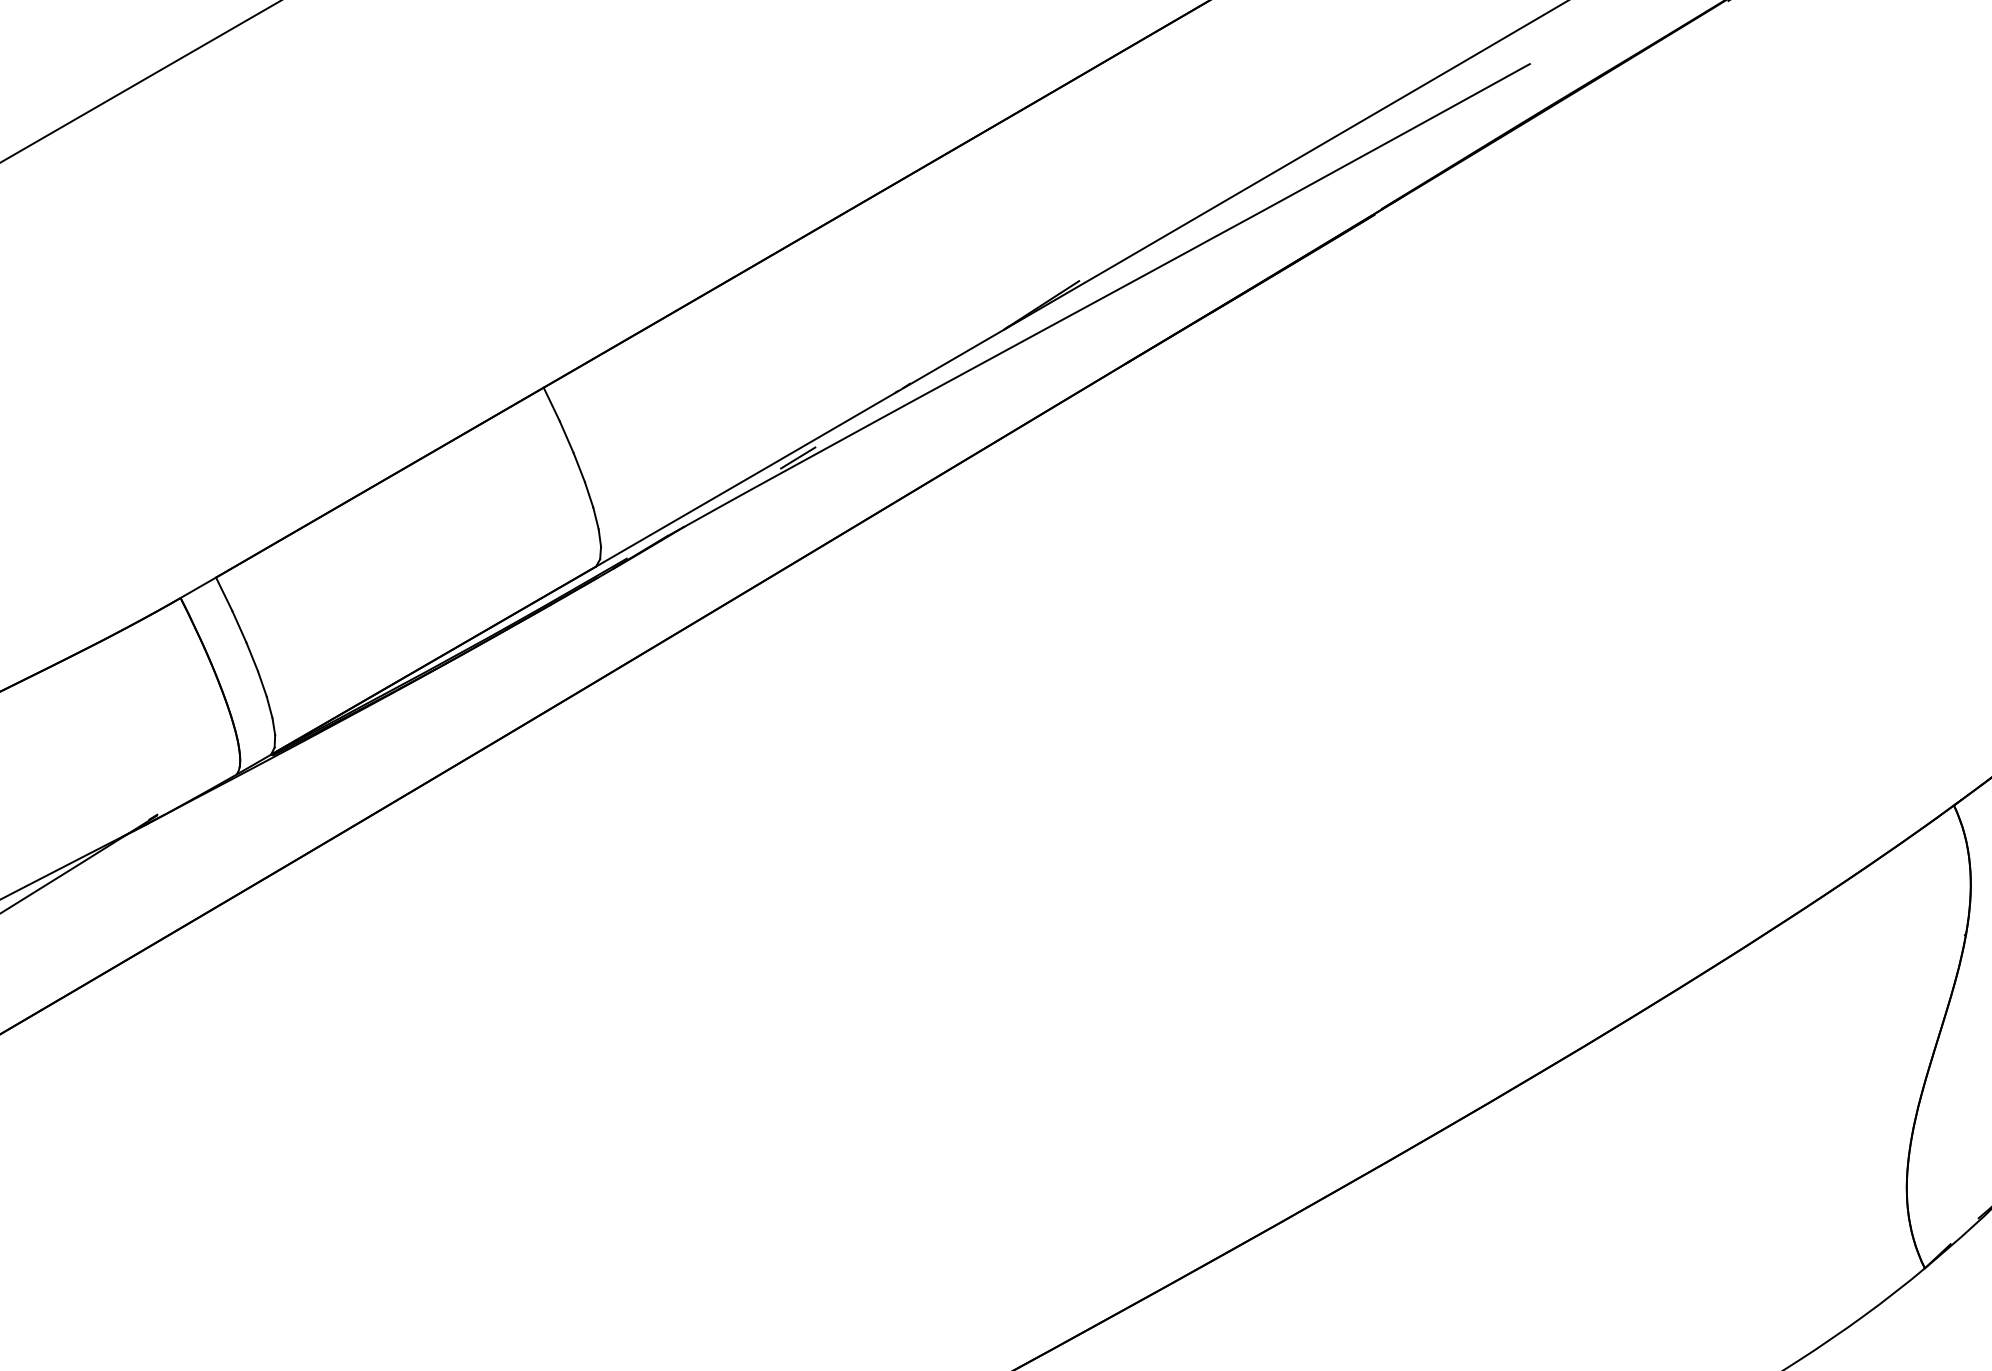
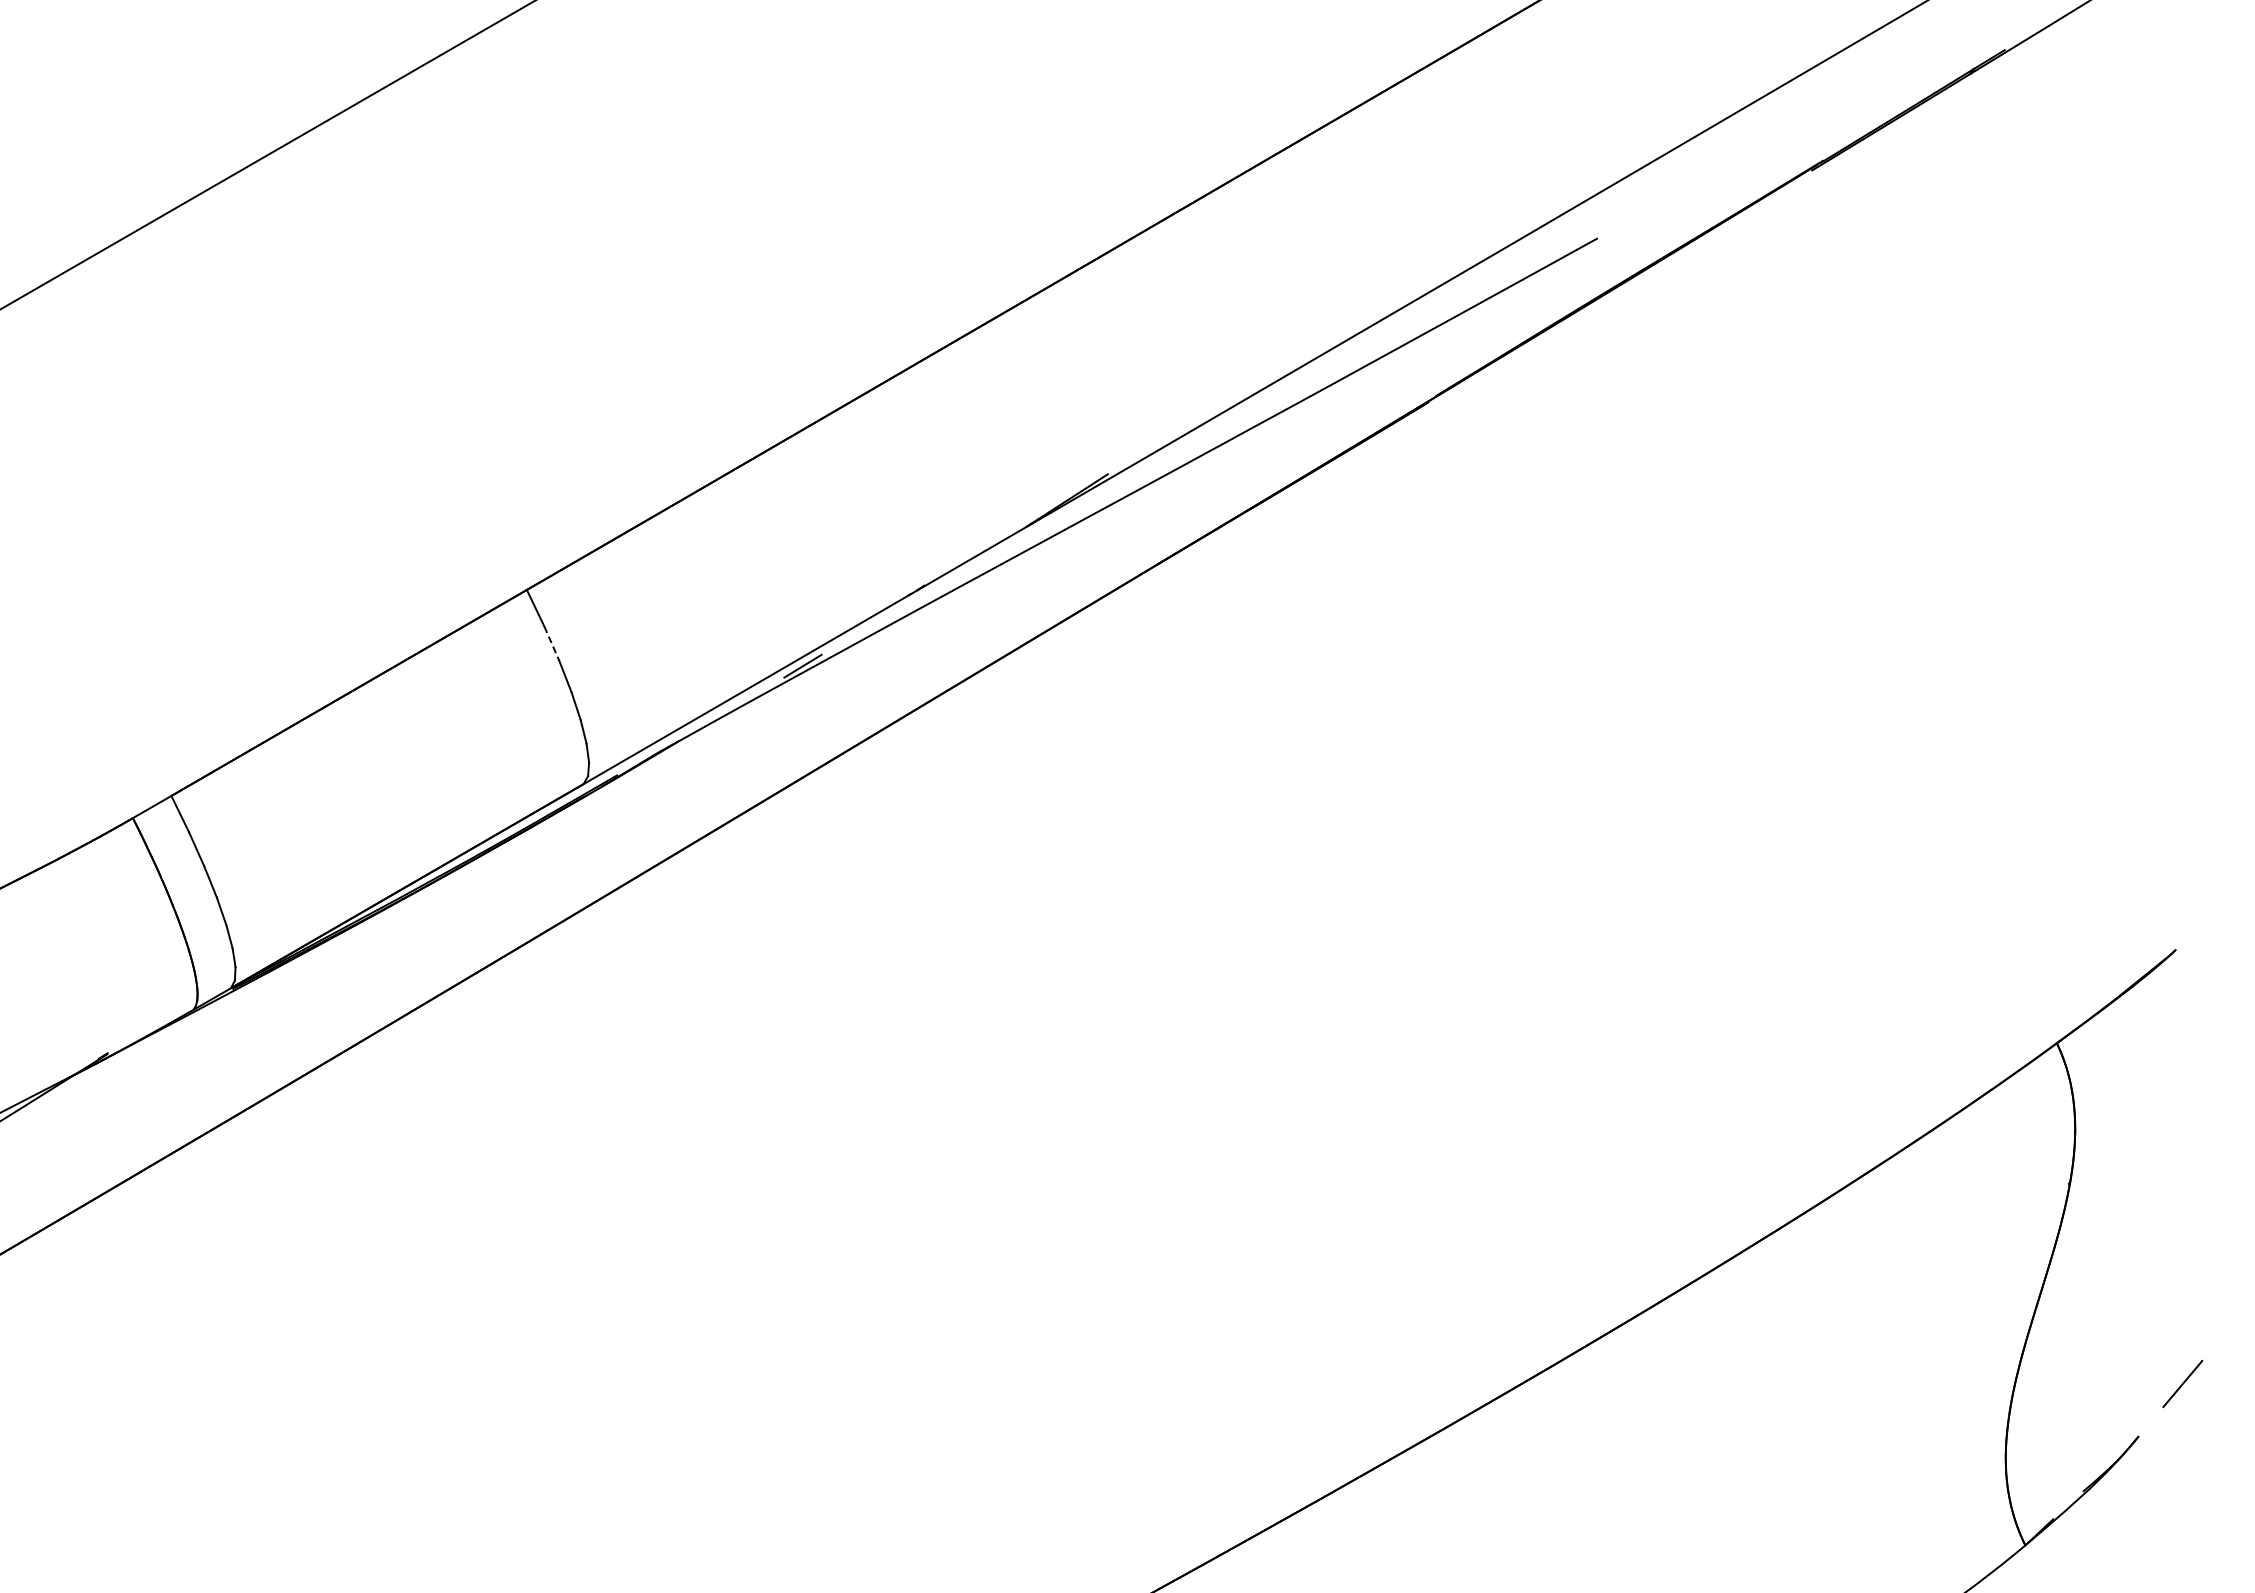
line: (566, 437) -> (551, 643), solid -> dashed

